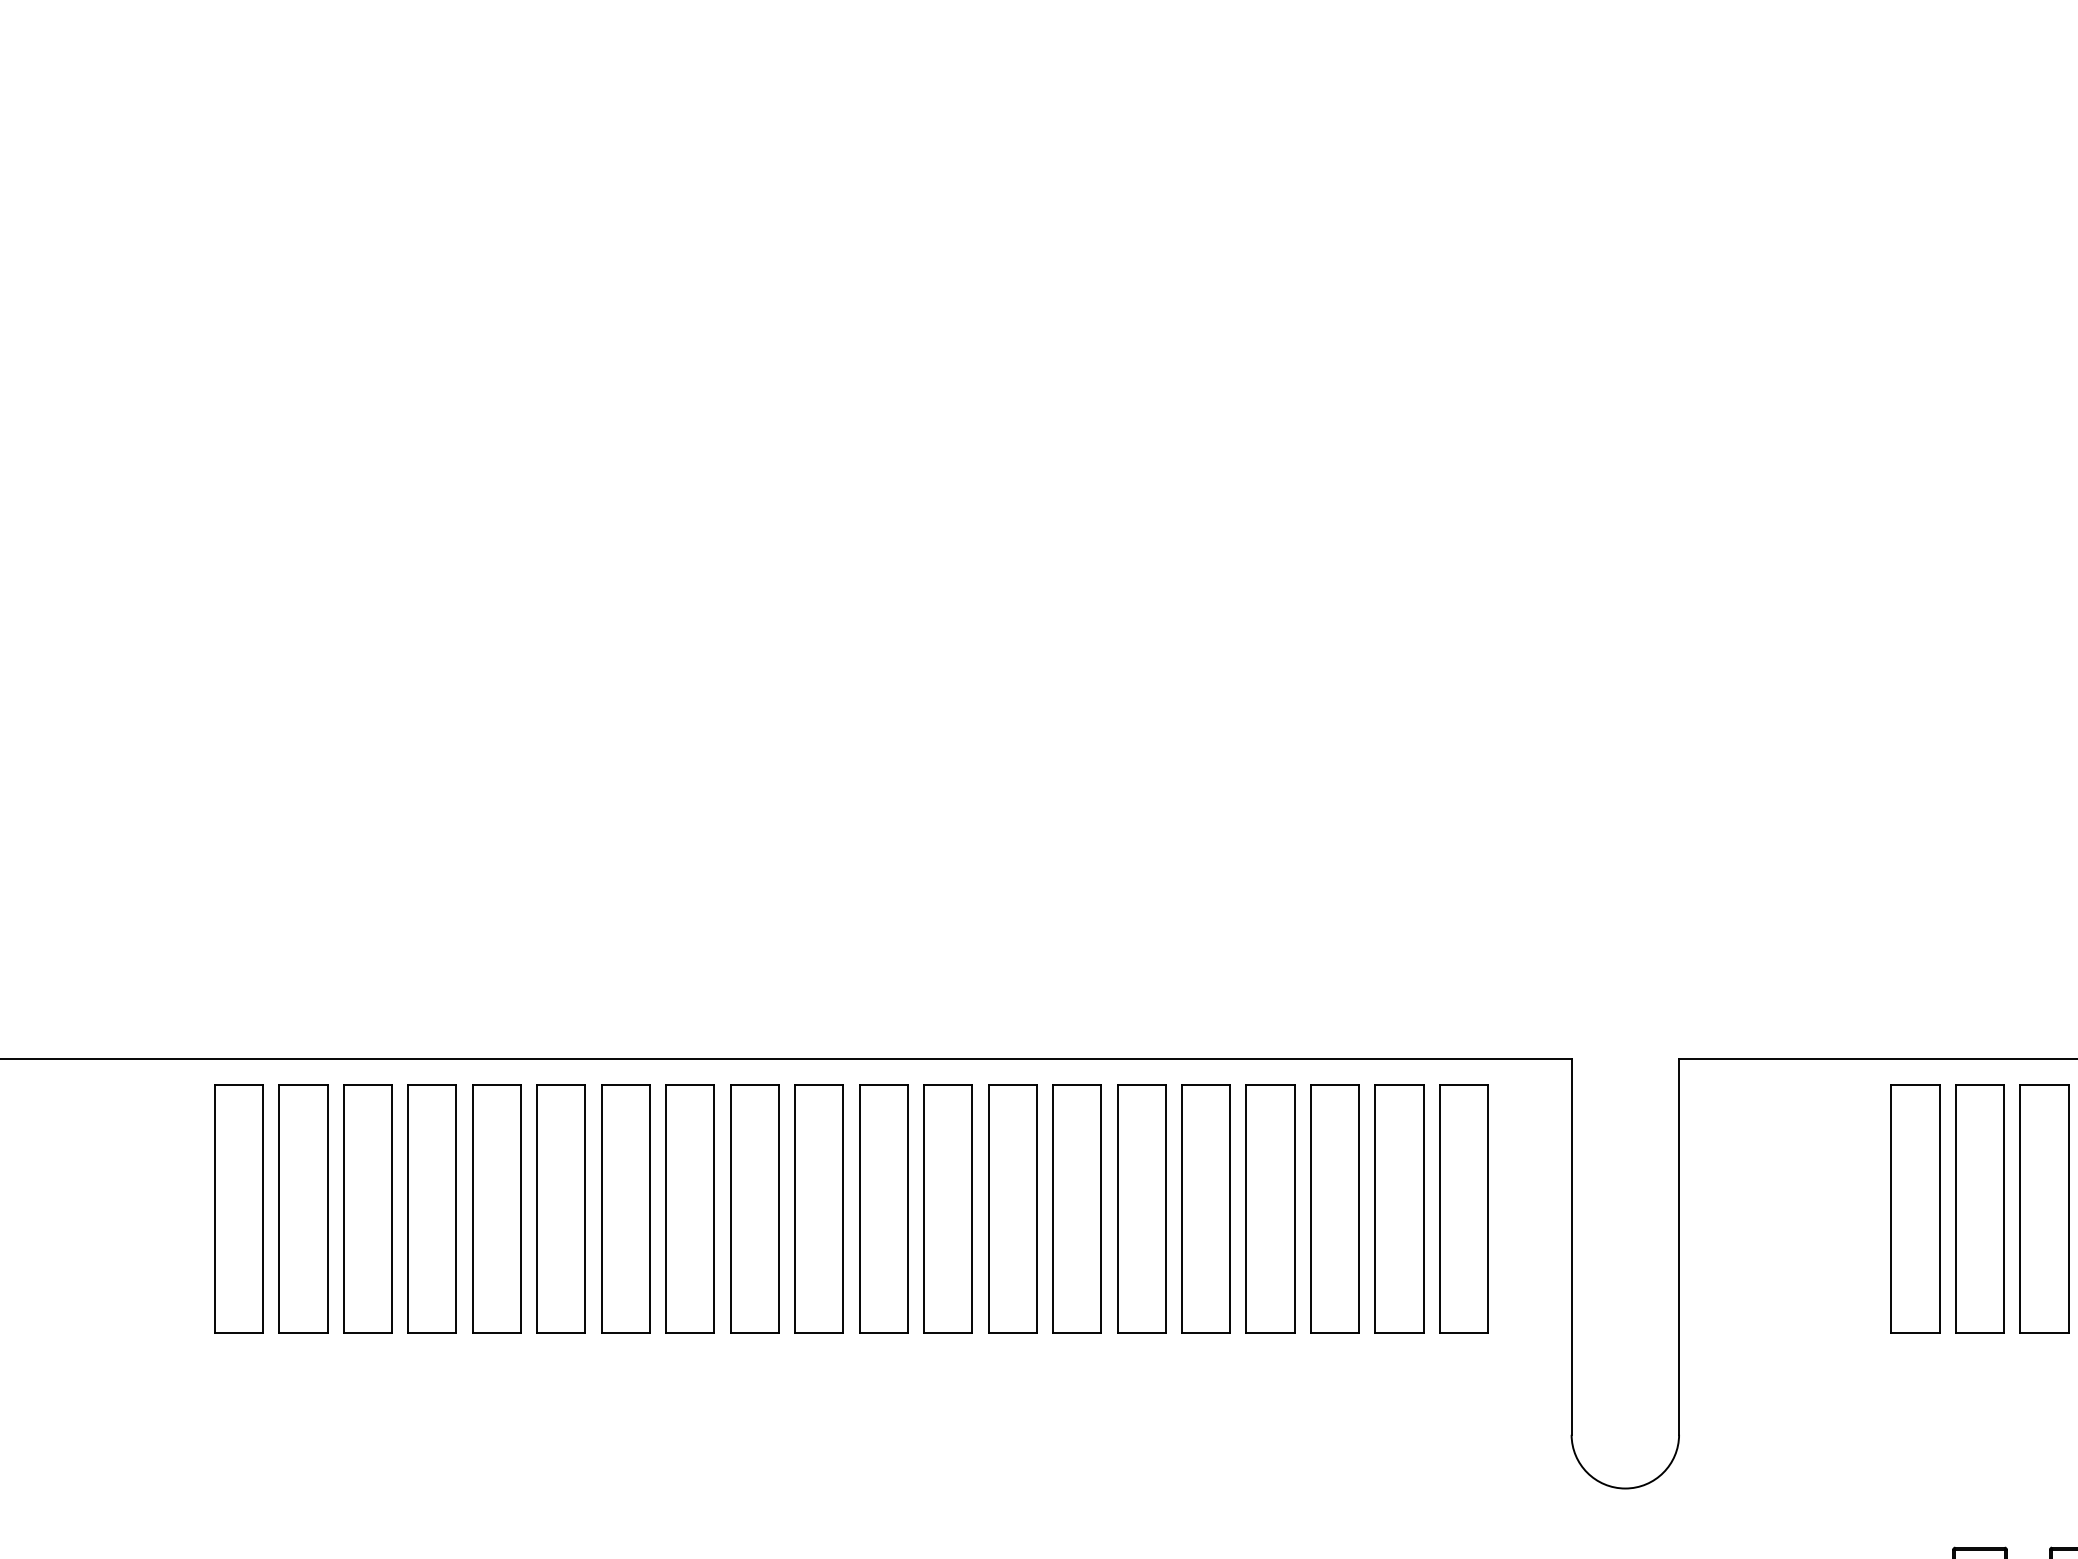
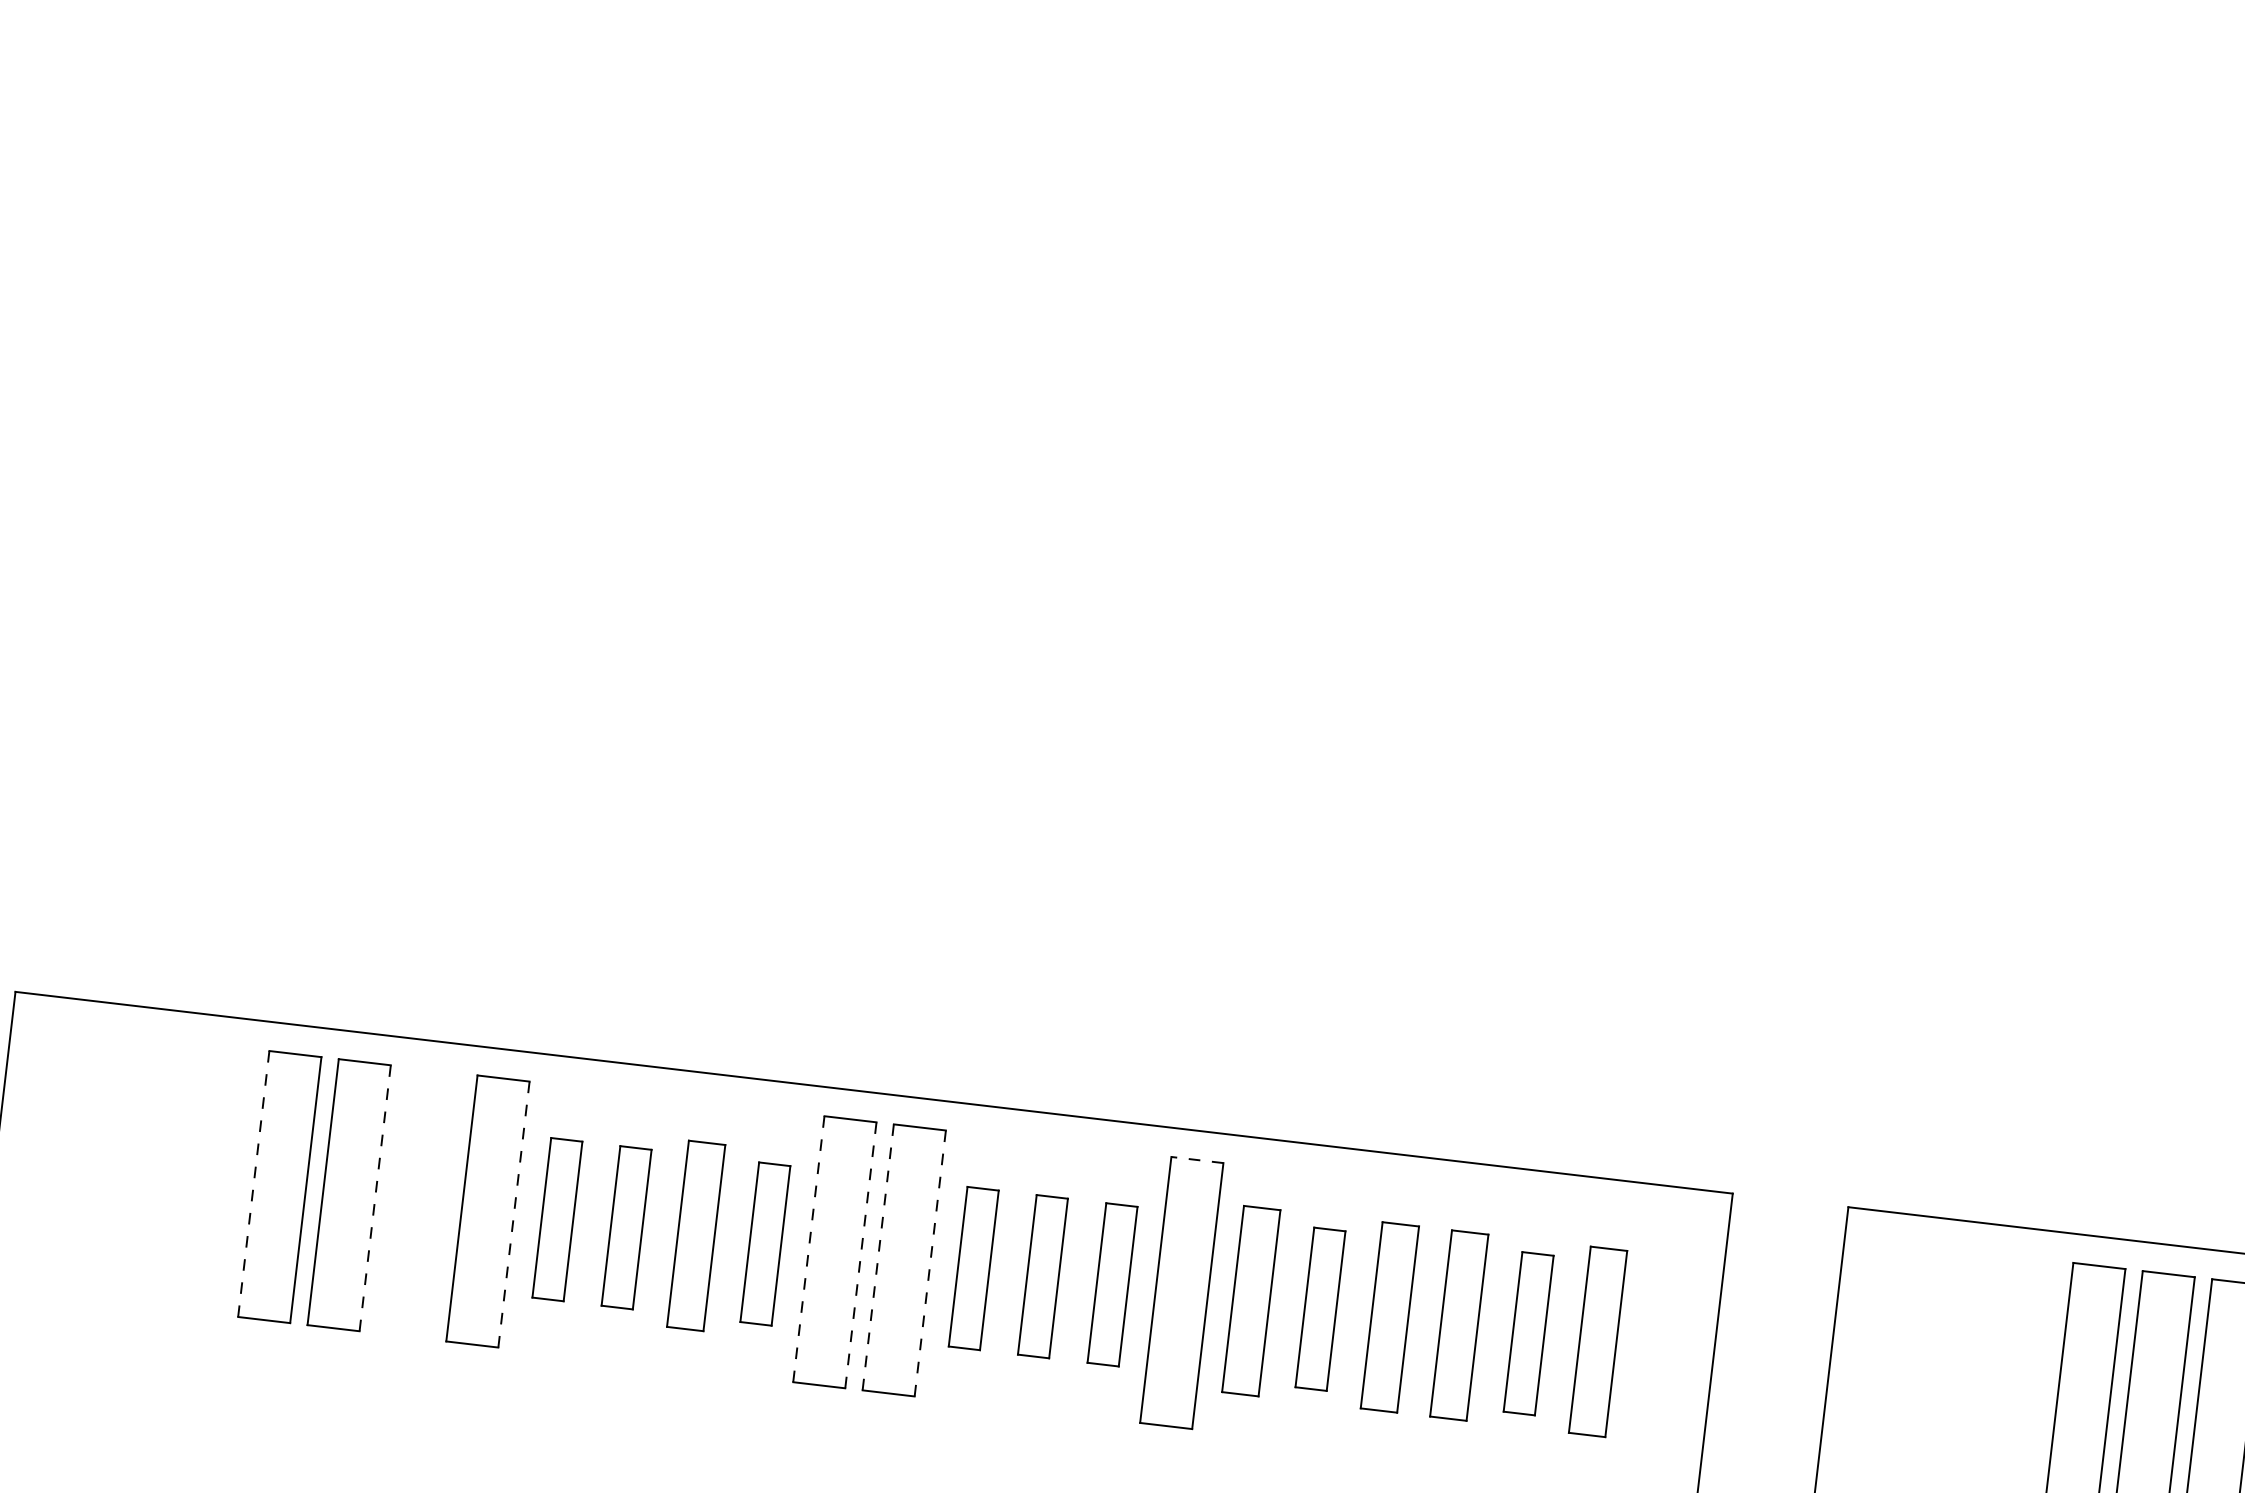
line: (1076, 1085) -> (1196, 1159), solid -> dashed
part: (367, 1208) -> (418, 1202), removed
part: (496, 1208) -> (557, 1219), size x0.6
part: (560, 1208) -> (625, 1227), size x0.6
part: (625, 1208) -> (695, 1235), size x0.7
part: (689, 1208) -> (764, 1243), size x0.6
part: (883, 1208) -> (973, 1267), size x0.6
part: (947, 1208) -> (1042, 1276), size x0.6
part: (1012, 1208) -> (1112, 1284), size x0.6
part: (1141, 1208) -> (1251, 1300), size x0.7
part: (1205, 1208) -> (1319, 1308), size x0.6
part: (1270, 1208) -> (1389, 1316), size x0.7
part: (1334, 1208) -> (1458, 1324), size x0.7
part: (1399, 1208) -> (1528, 1333), size x0.6
part: (1463, 1208) -> (1597, 1341), size x0.7
line: (214, 1209) -> (253, 1184), solid -> dashed
line: (327, 1209) -> (375, 1198), solid -> dashed
line: (456, 1209) -> (513, 1215), solid -> dashed
line: (730, 1209) -> (808, 1249), solid -> dashed
line: (778, 1209) -> (860, 1255), solid -> dashed
line: (795, 1209) -> (878, 1257), solid -> dashed
line: (843, 1209) -> (930, 1263), solid -> dashed

